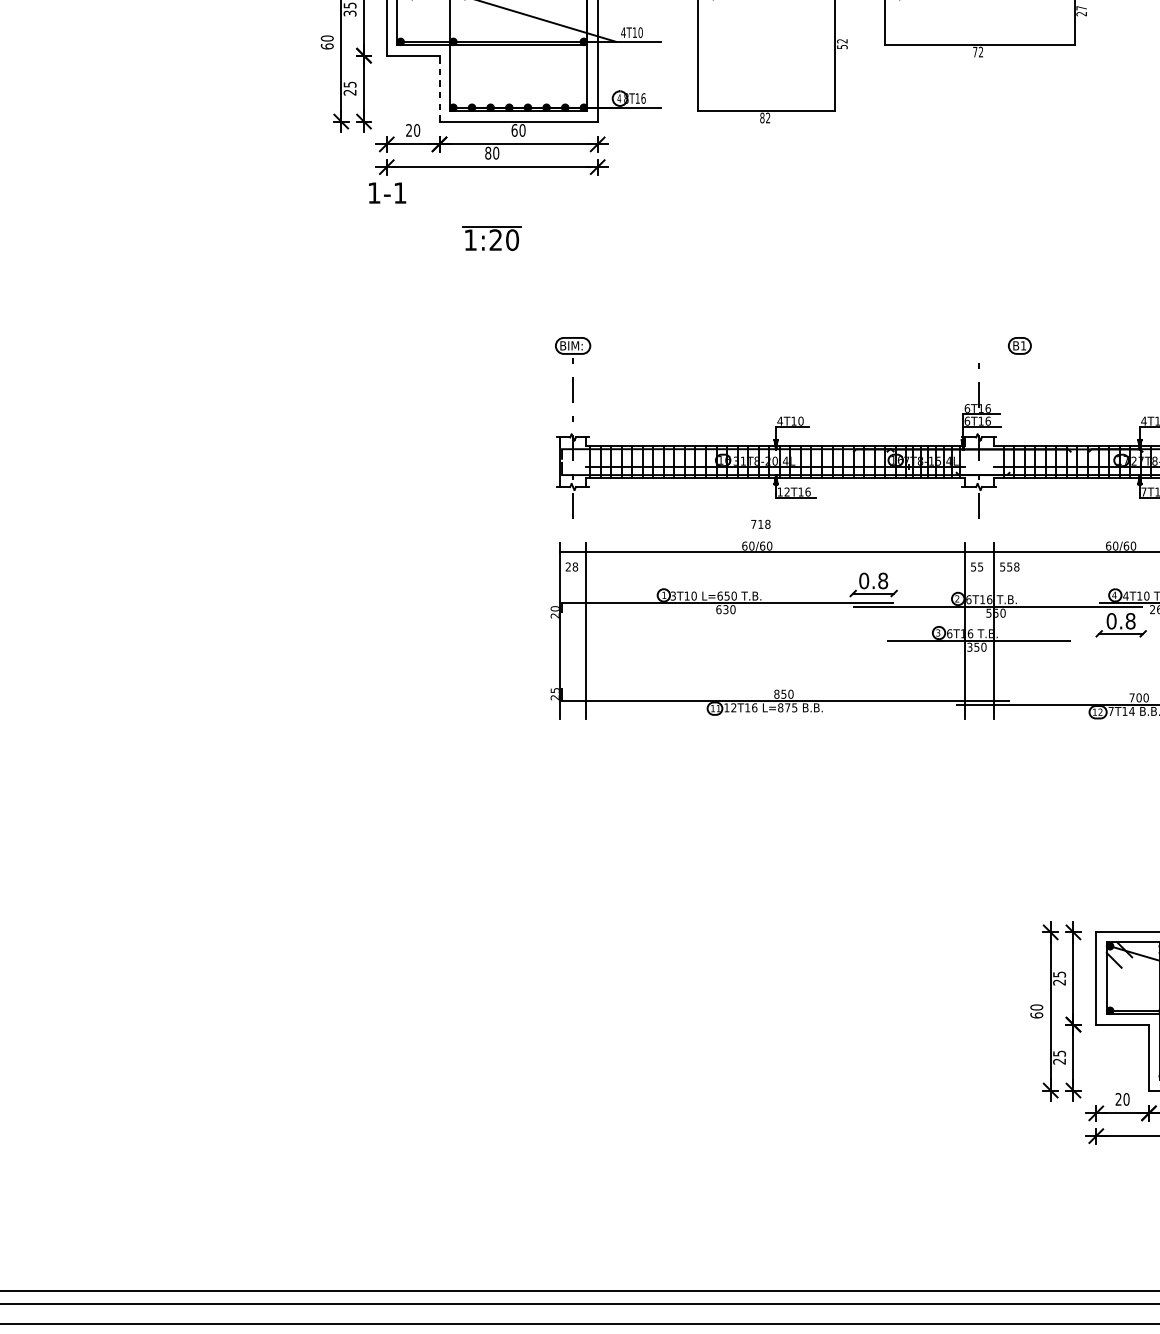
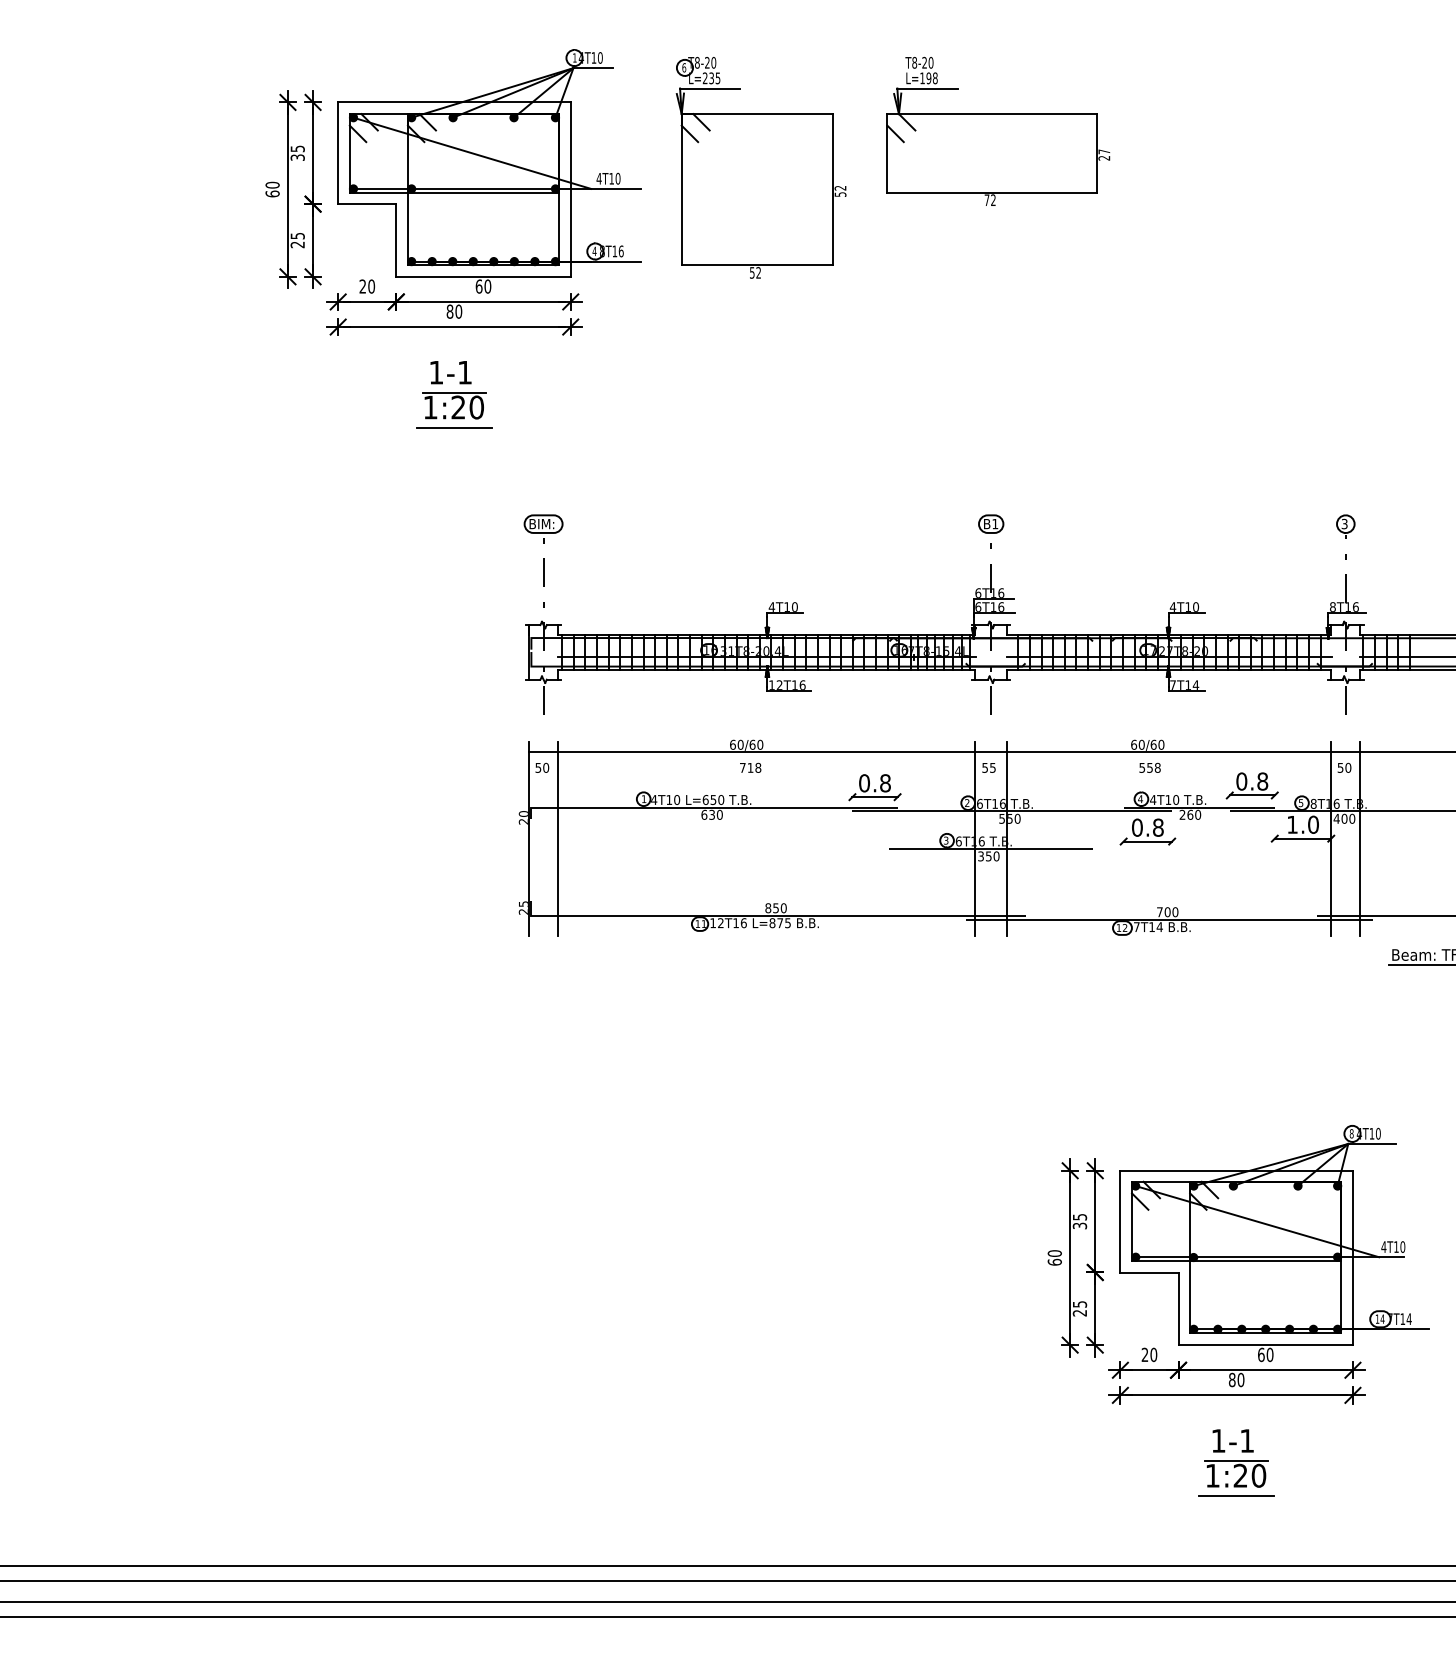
line: (439, 88) -> (396, 240), dashed -> solid
text: (761, 117) -> (751, 272), 82 -> 52
text: (387, 192) -> (450, 372), moved
line: (492, 258) -> (454, 427), added
part: (1020, 345) -> (991, 523), moved
text: (760, 524) -> (750, 767), moved
text: (572, 566) -> (542, 767), 28 -> 50
text: (1009, 566) -> (1149, 767), moved
text: (673, 596) -> (654, 800), 3T10 -> 4T10
text: (1060, 982) -> (1080, 1225), 25 -> 35

